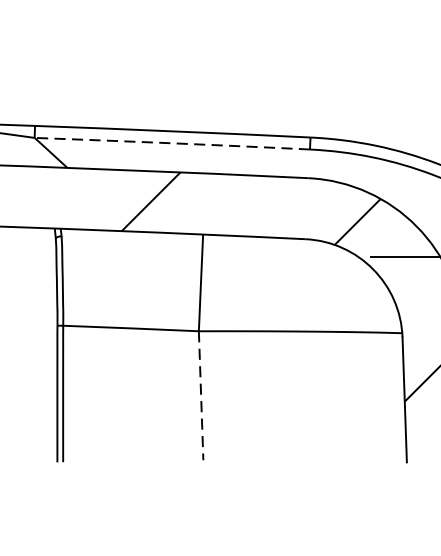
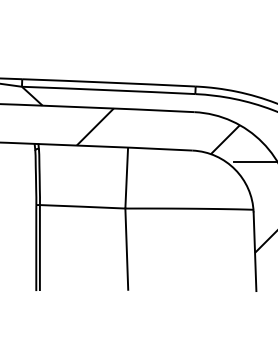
arc: (172, 143) -> (108, 90), dashed -> solid
line: (200, 396) -> (126, 249), dashed -> solid

